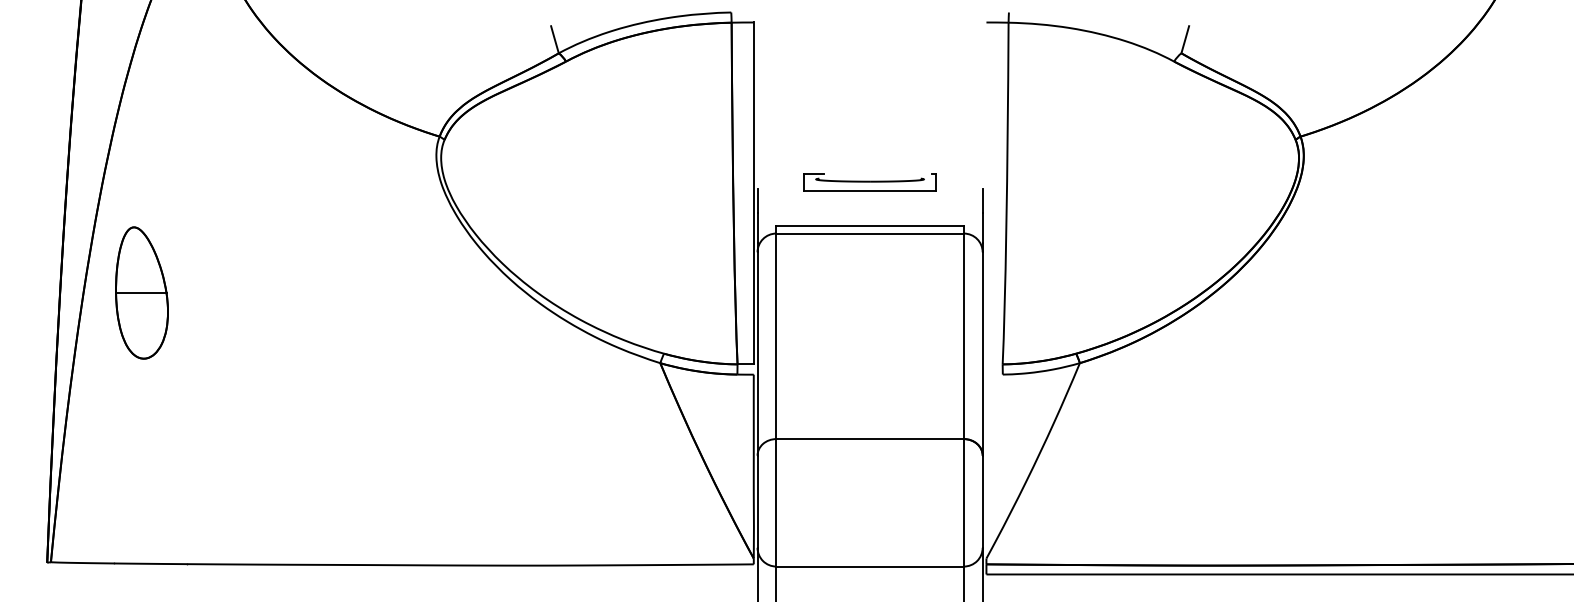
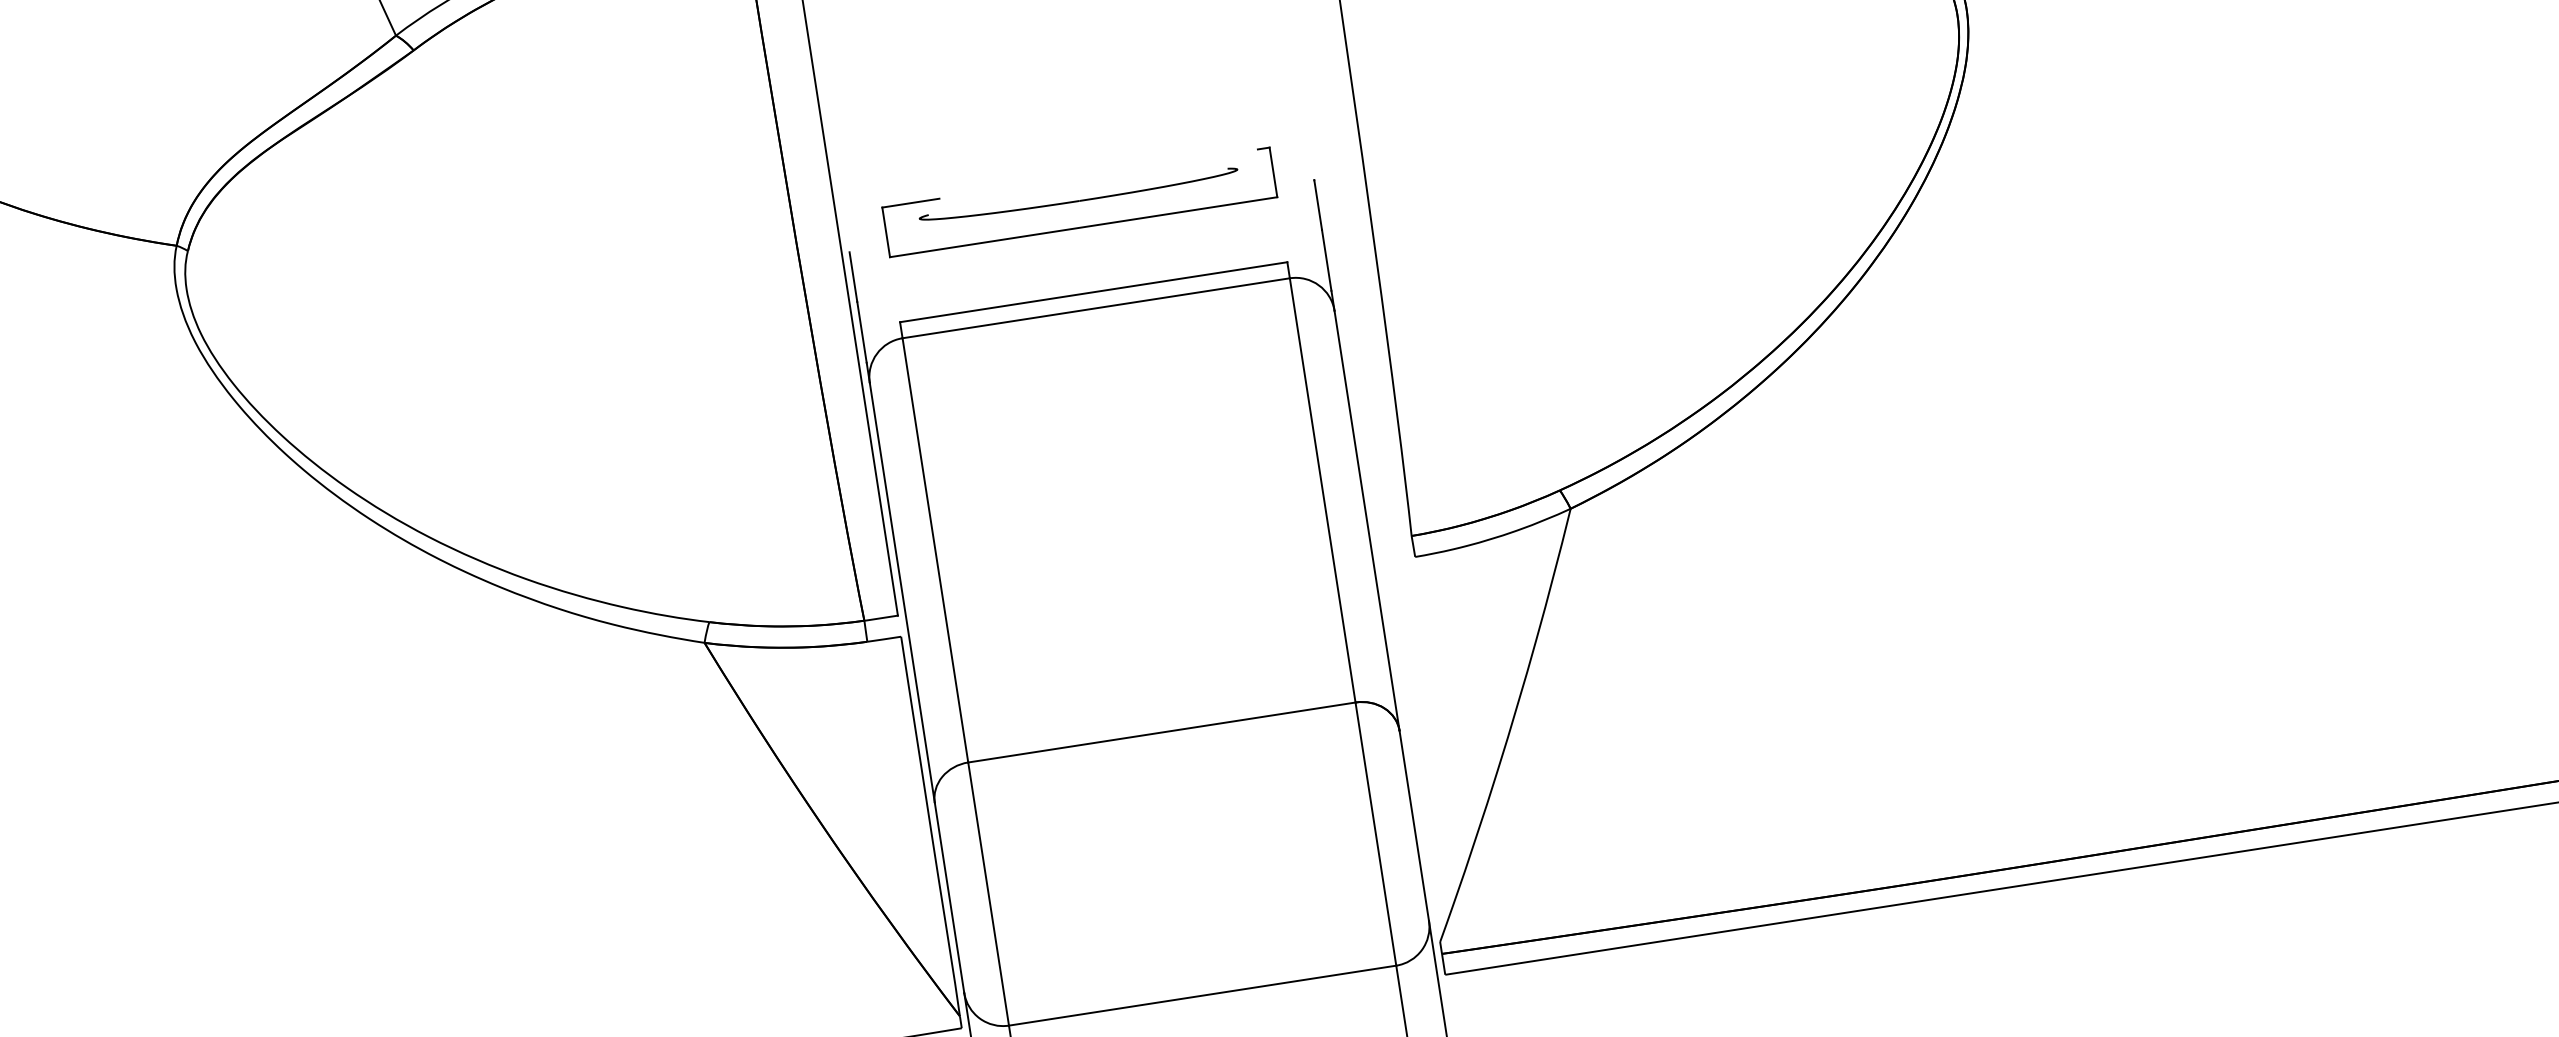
part: (869, 181) -> (1078, 200), size x1.43

